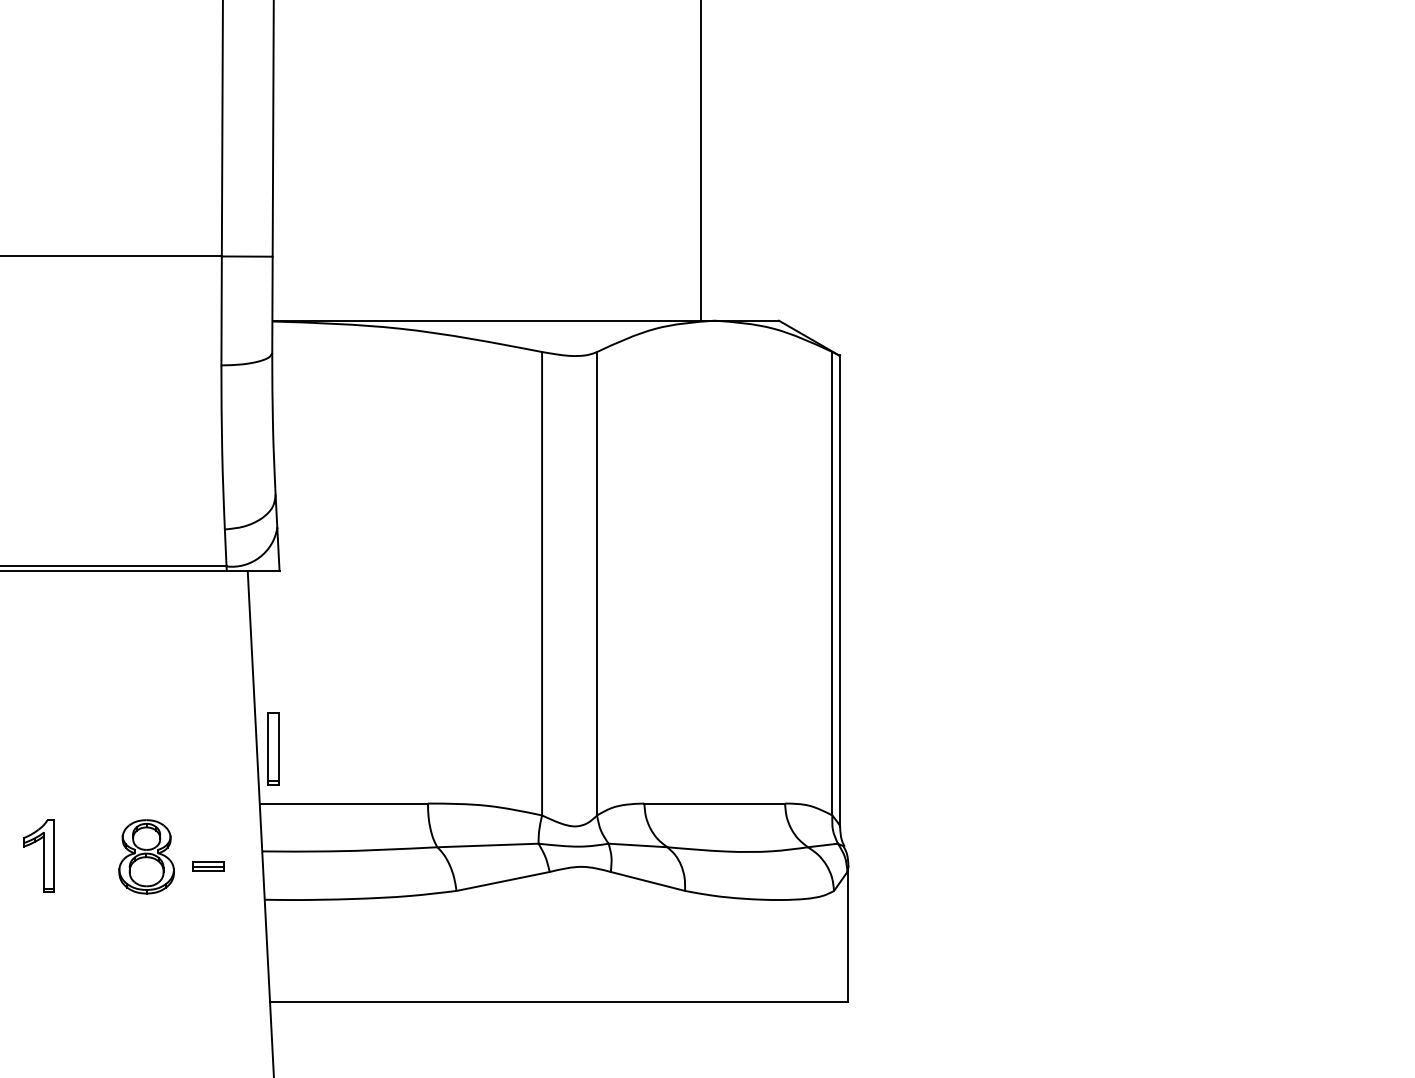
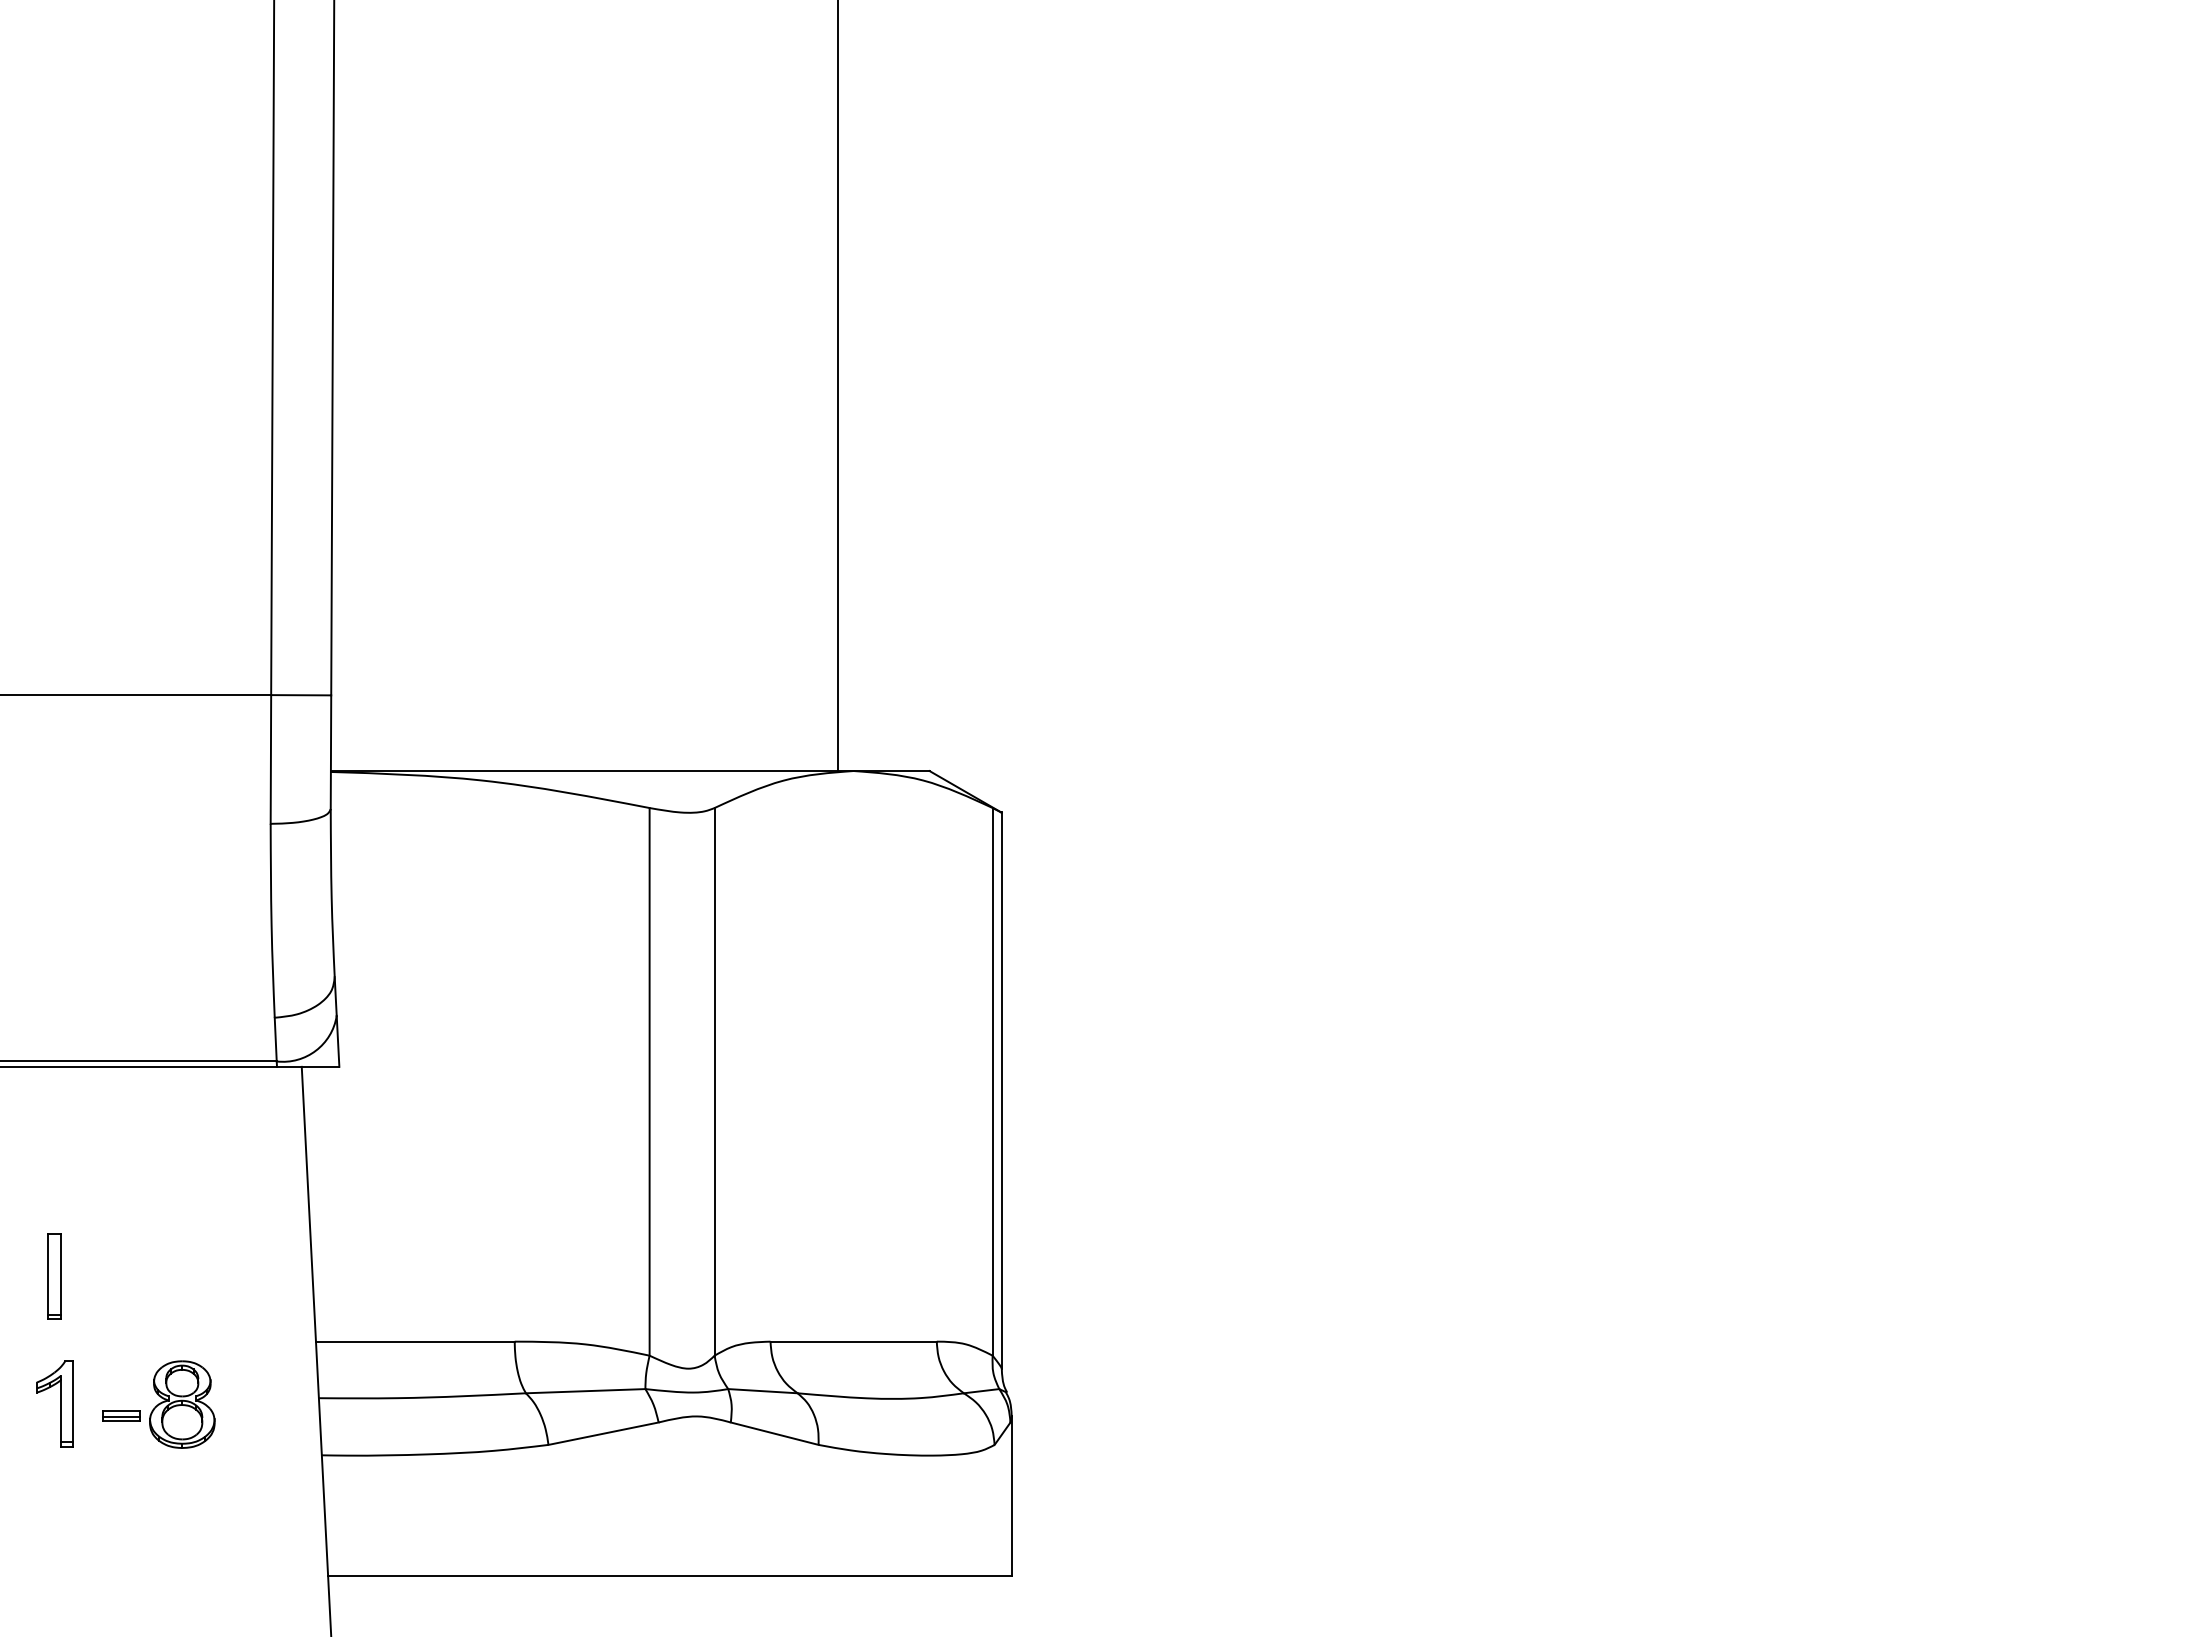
part: (273, 748) -> (54, 1276), moved
part: (208, 866) -> (121, 1415), moved

